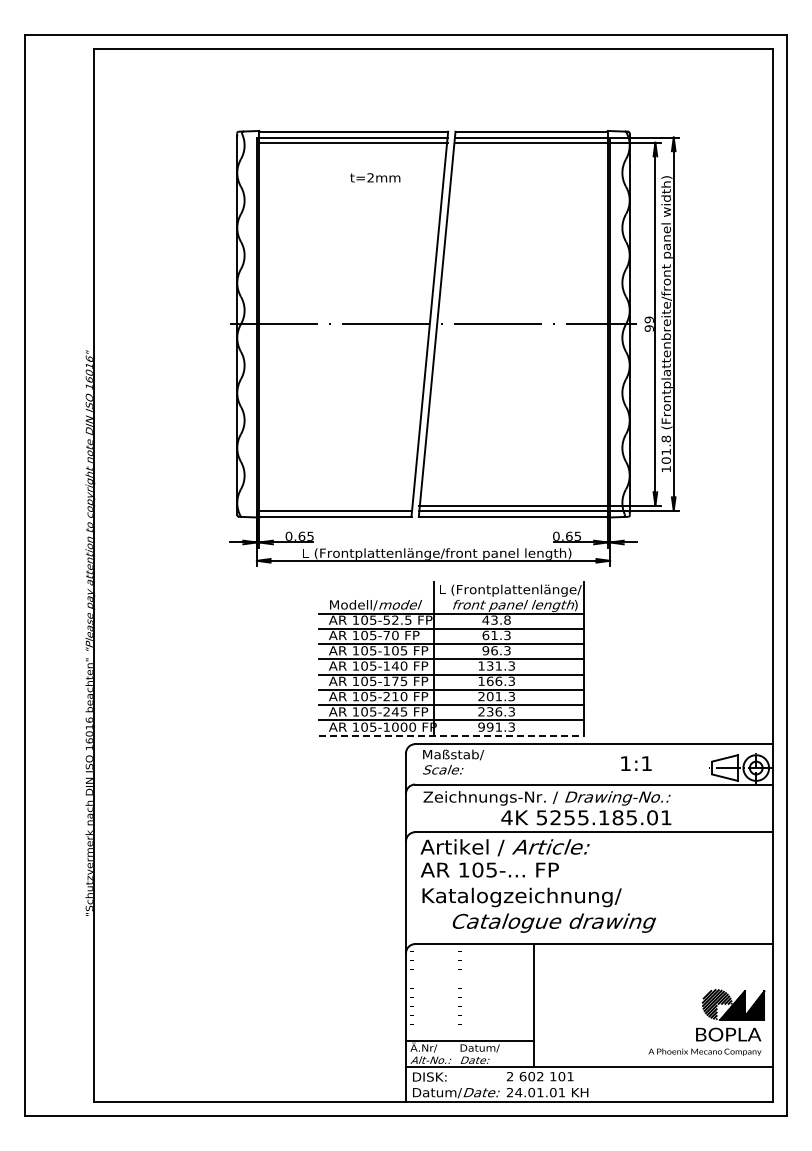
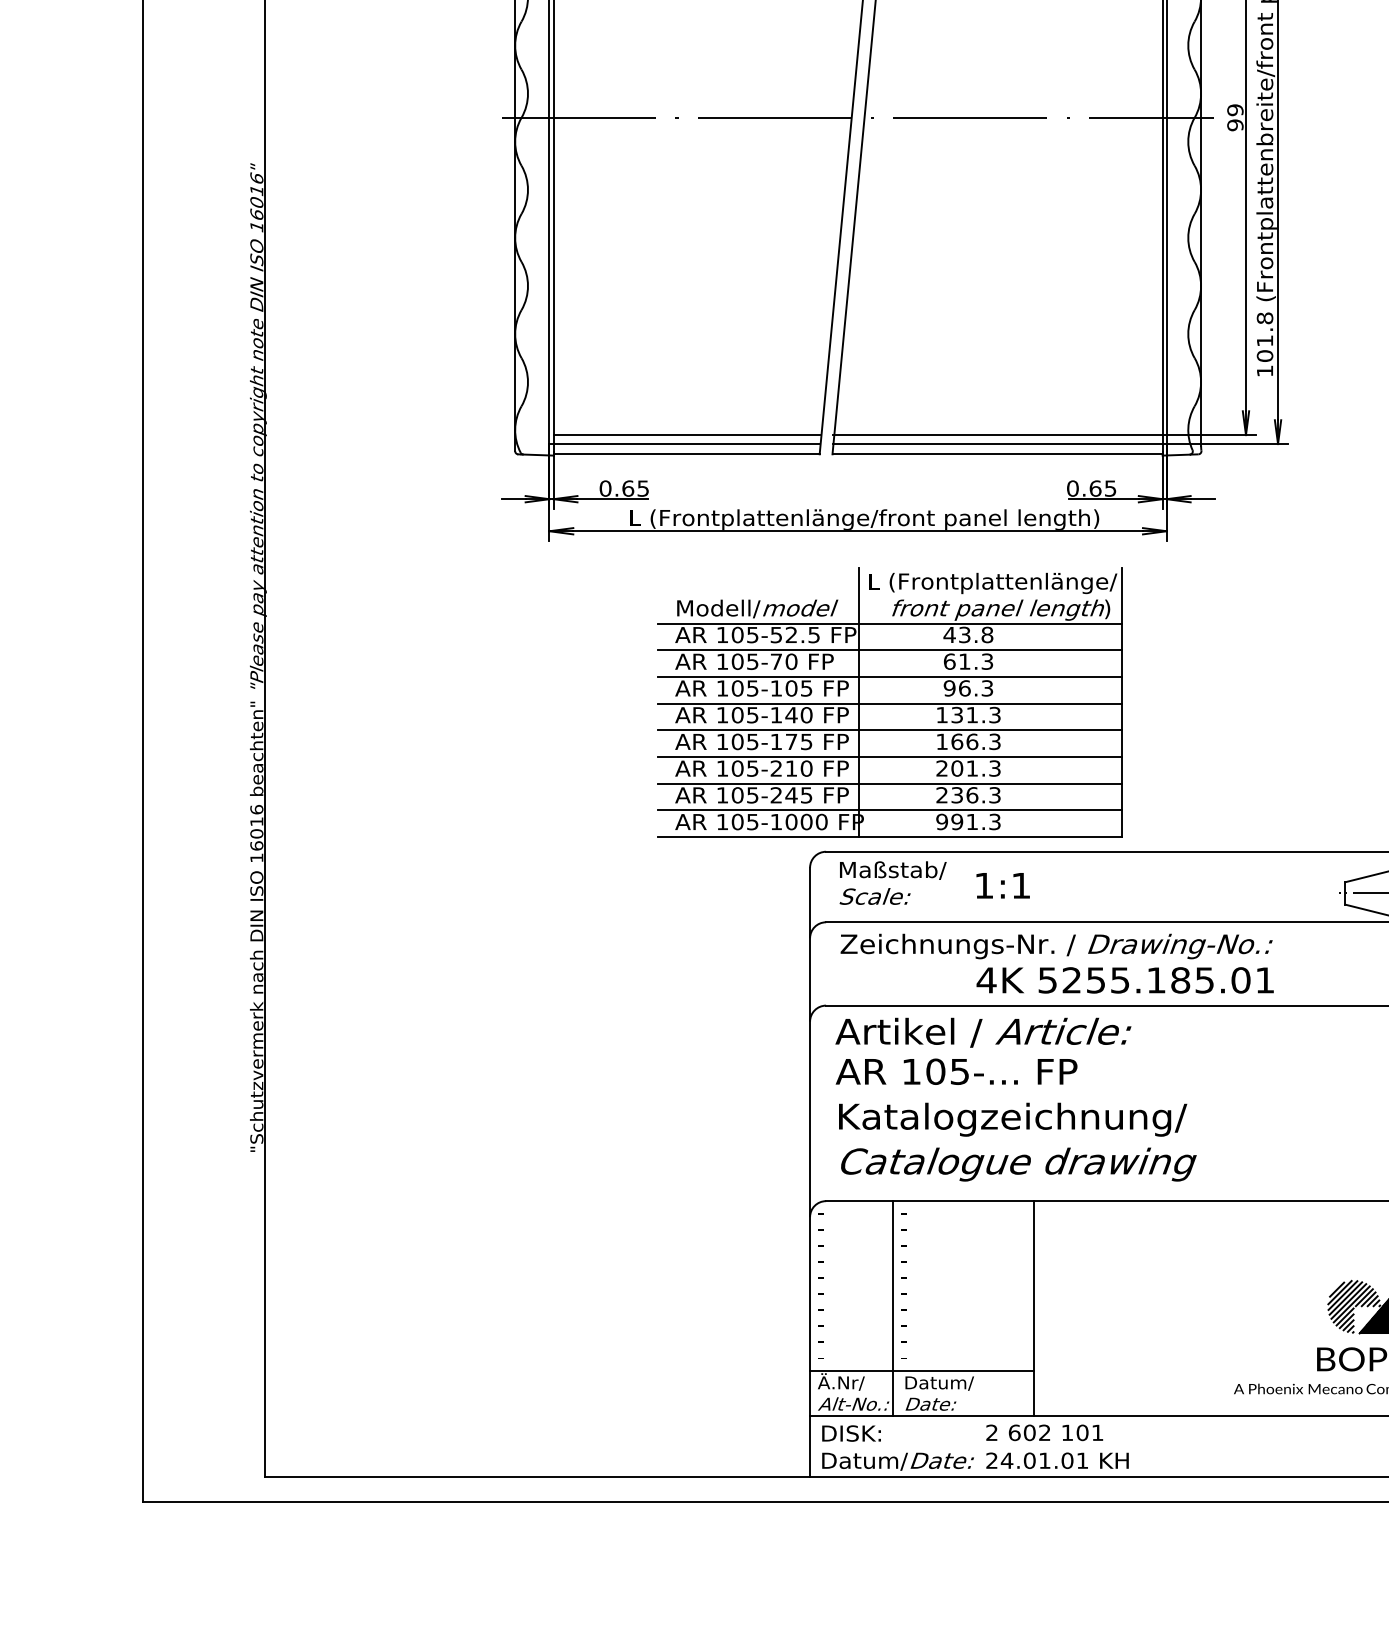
line: (335, 505) -> (686, 434), added
line: (451, 735) -> (889, 836), dashed -> solid
text: (636, 763) -> (1003, 885), moved
text: (553, 922) -> (1017, 1163), moved
line: (453, 1005) -> (893, 1308), added

